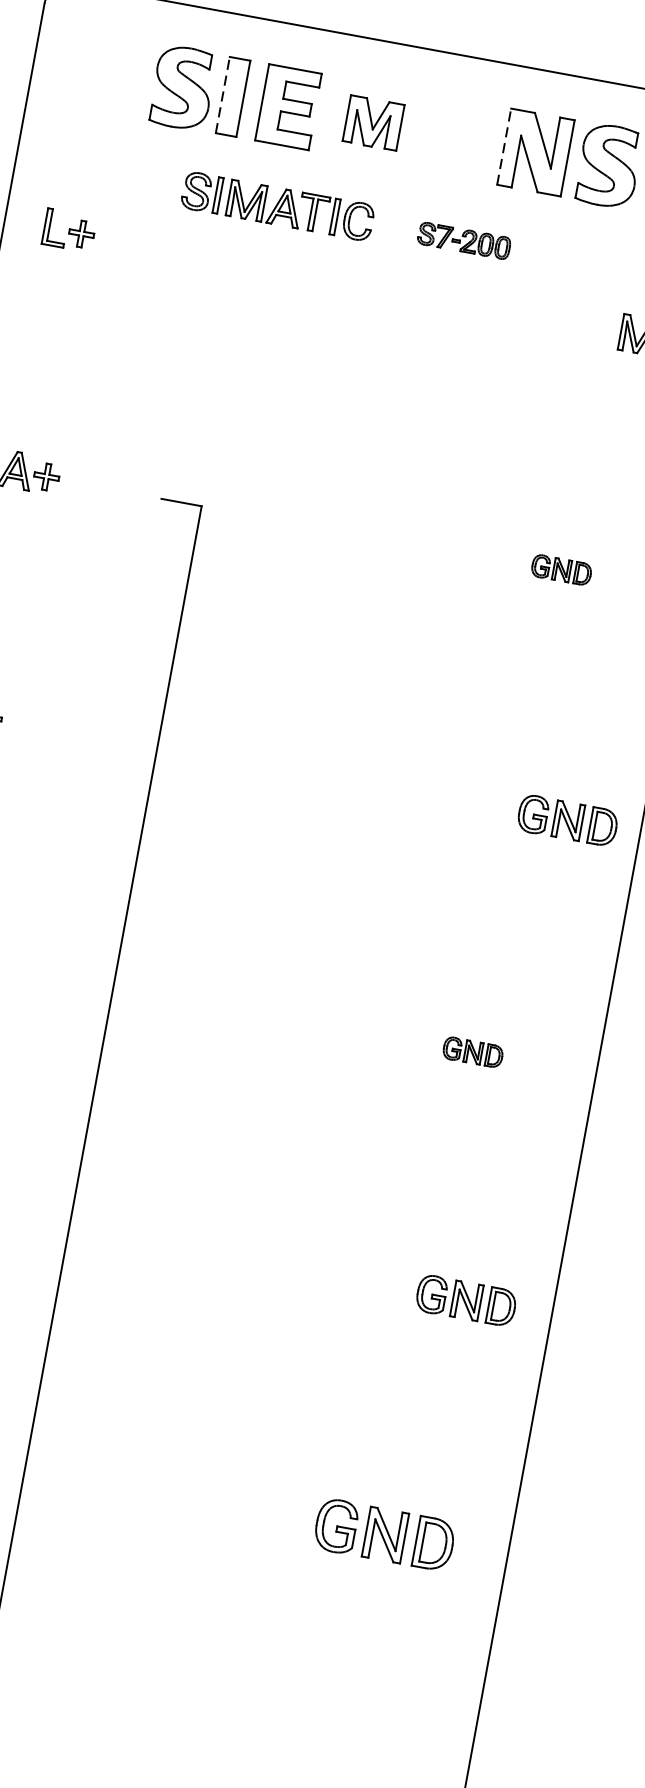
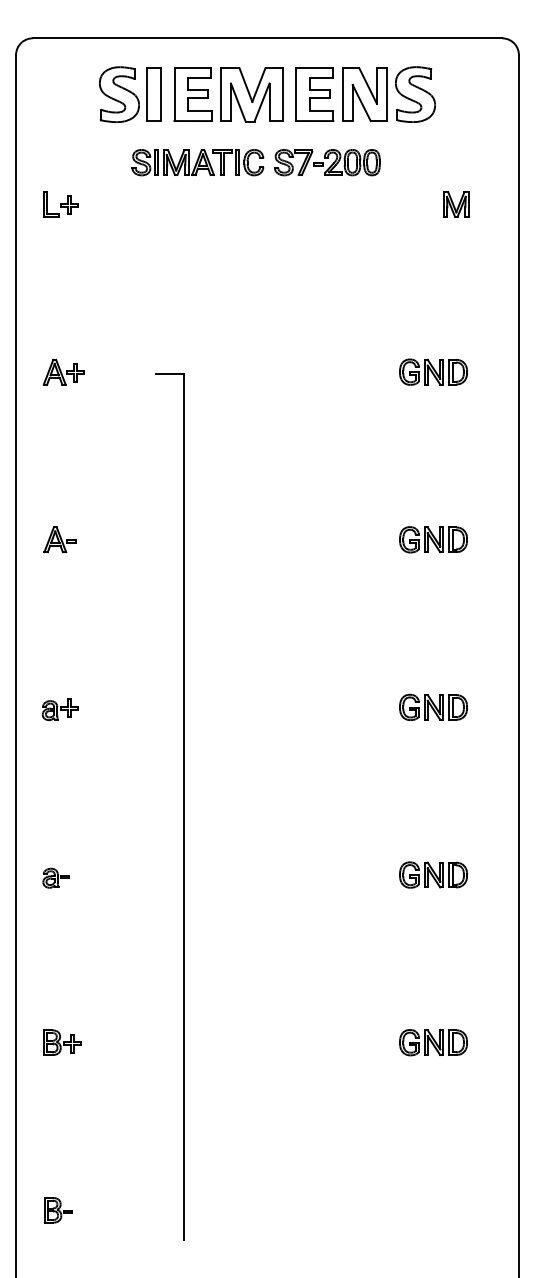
line: (223, 95) -> (147, 94), dashed -> solid
part: (372, 122) -> (251, 94), size x1.67
part: (463, 139) -> (314, 94), added
line: (503, 146) -> (342, 94), dashed -> solid
part: (464, 240) -> (327, 162), size x1.67
part: (561, 569) -> (433, 371), size x1.67
part: (567, 820) -> (433, 539), moved
part: (473, 1051) -> (433, 706), size x1.67
part: (466, 1299) -> (433, 874), moved
part: (384, 1534) -> (433, 1042), size x0.71

